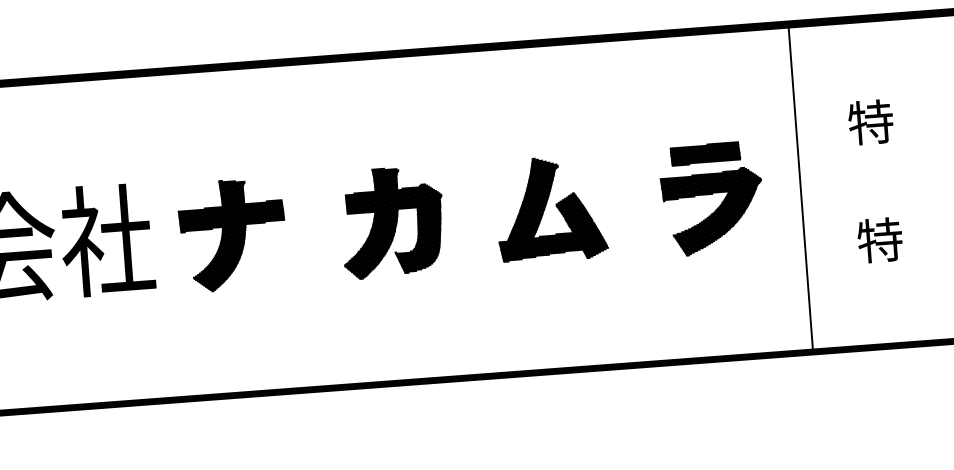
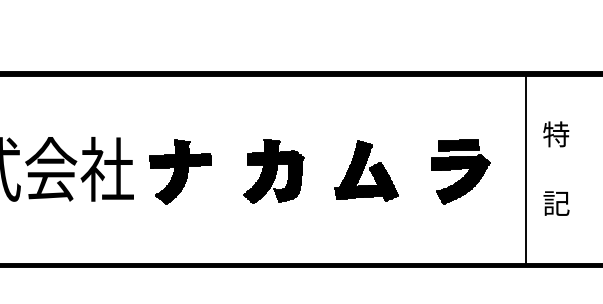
line: (800, 188) -> (525, 169), moved
text: (880, 240) -> (556, 203), 特 -> 記

